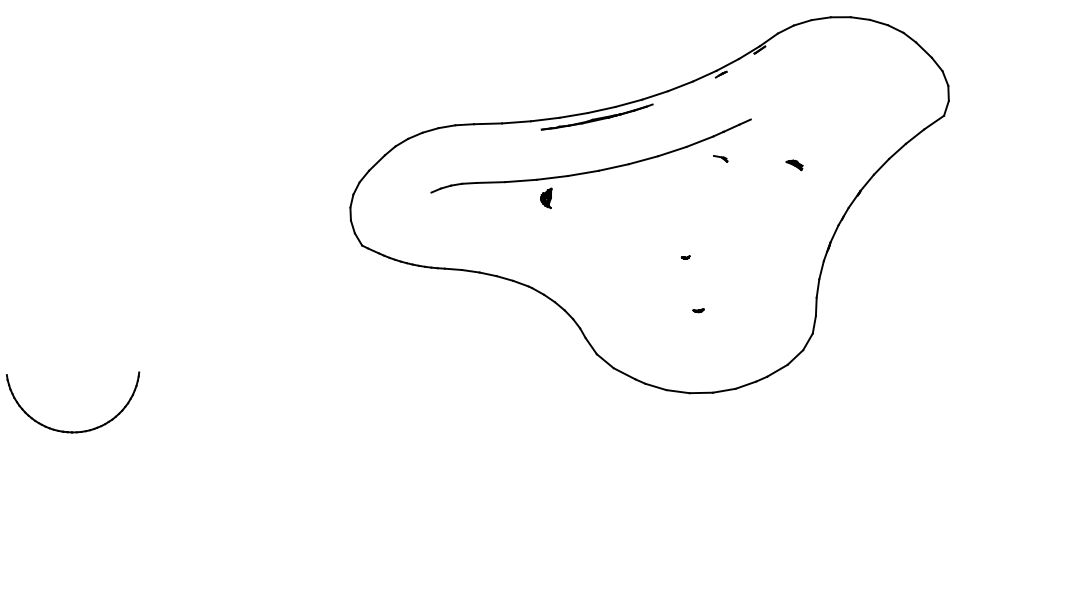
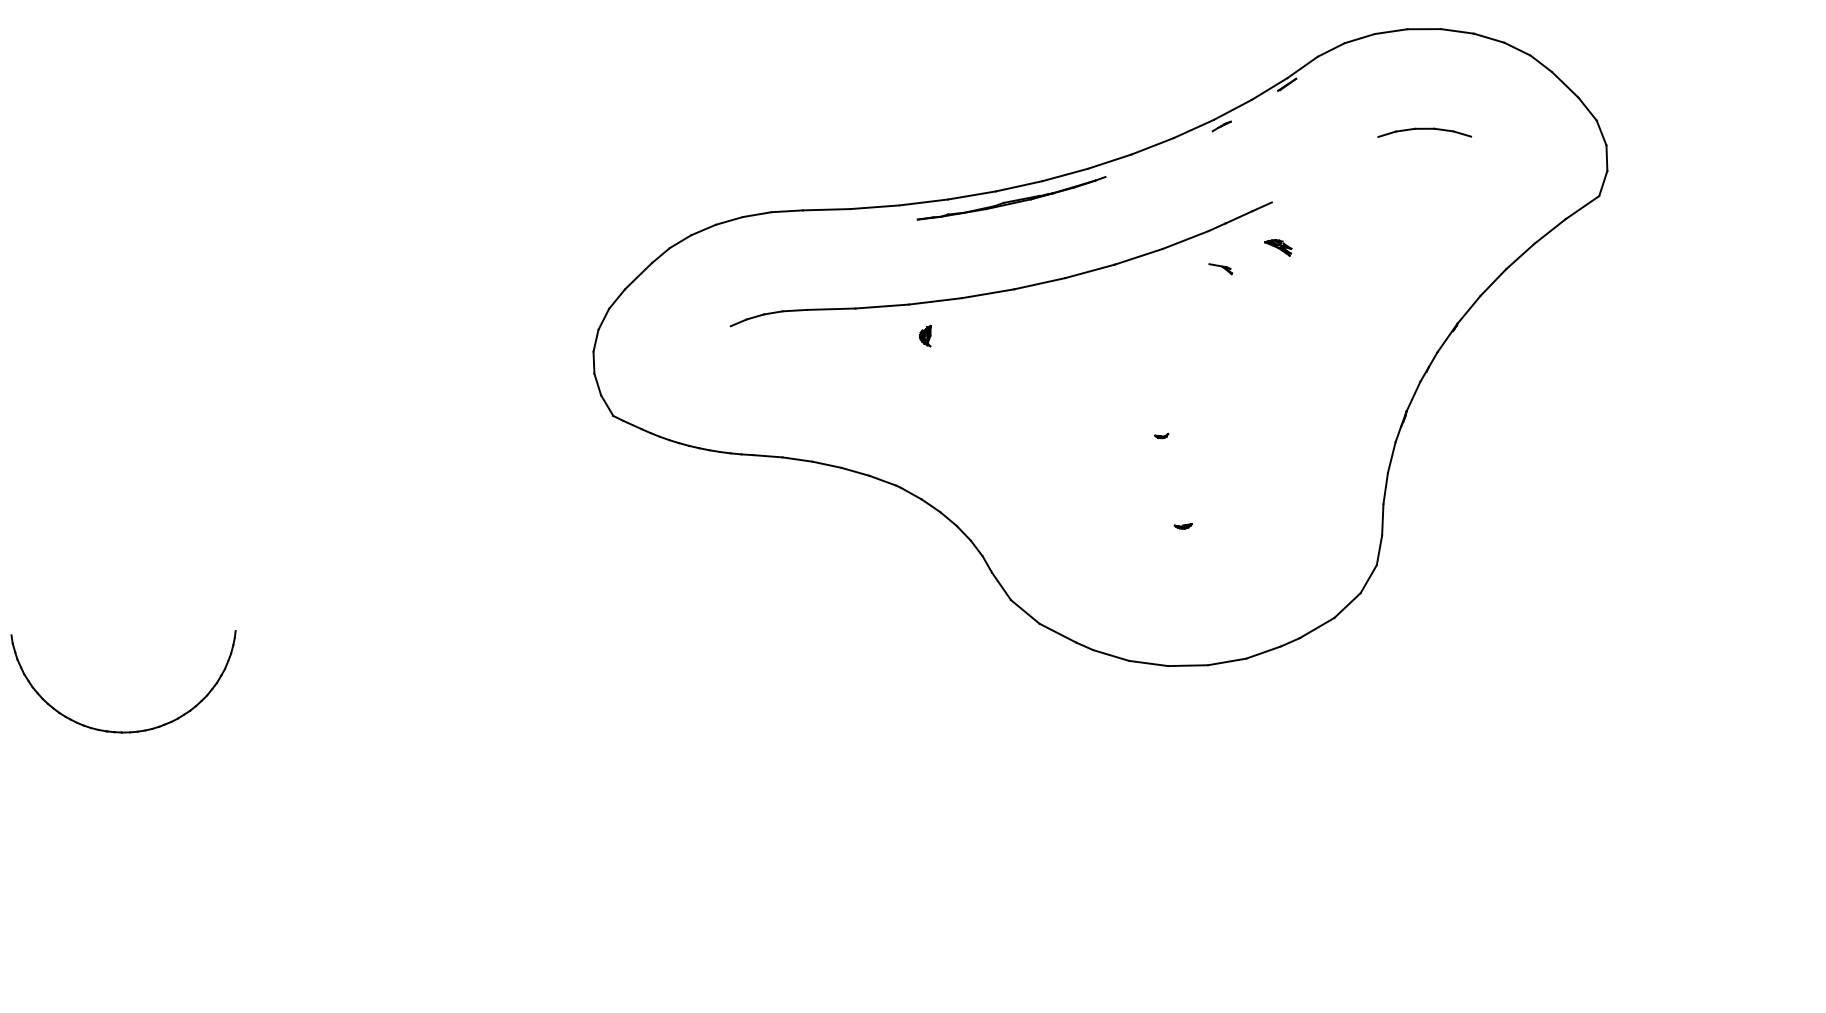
part: (840, 78) -> (1423, 132), added
part: (794, 165) -> (1278, 248), moved
part: (546, 198) -> (925, 336), size x0.62

